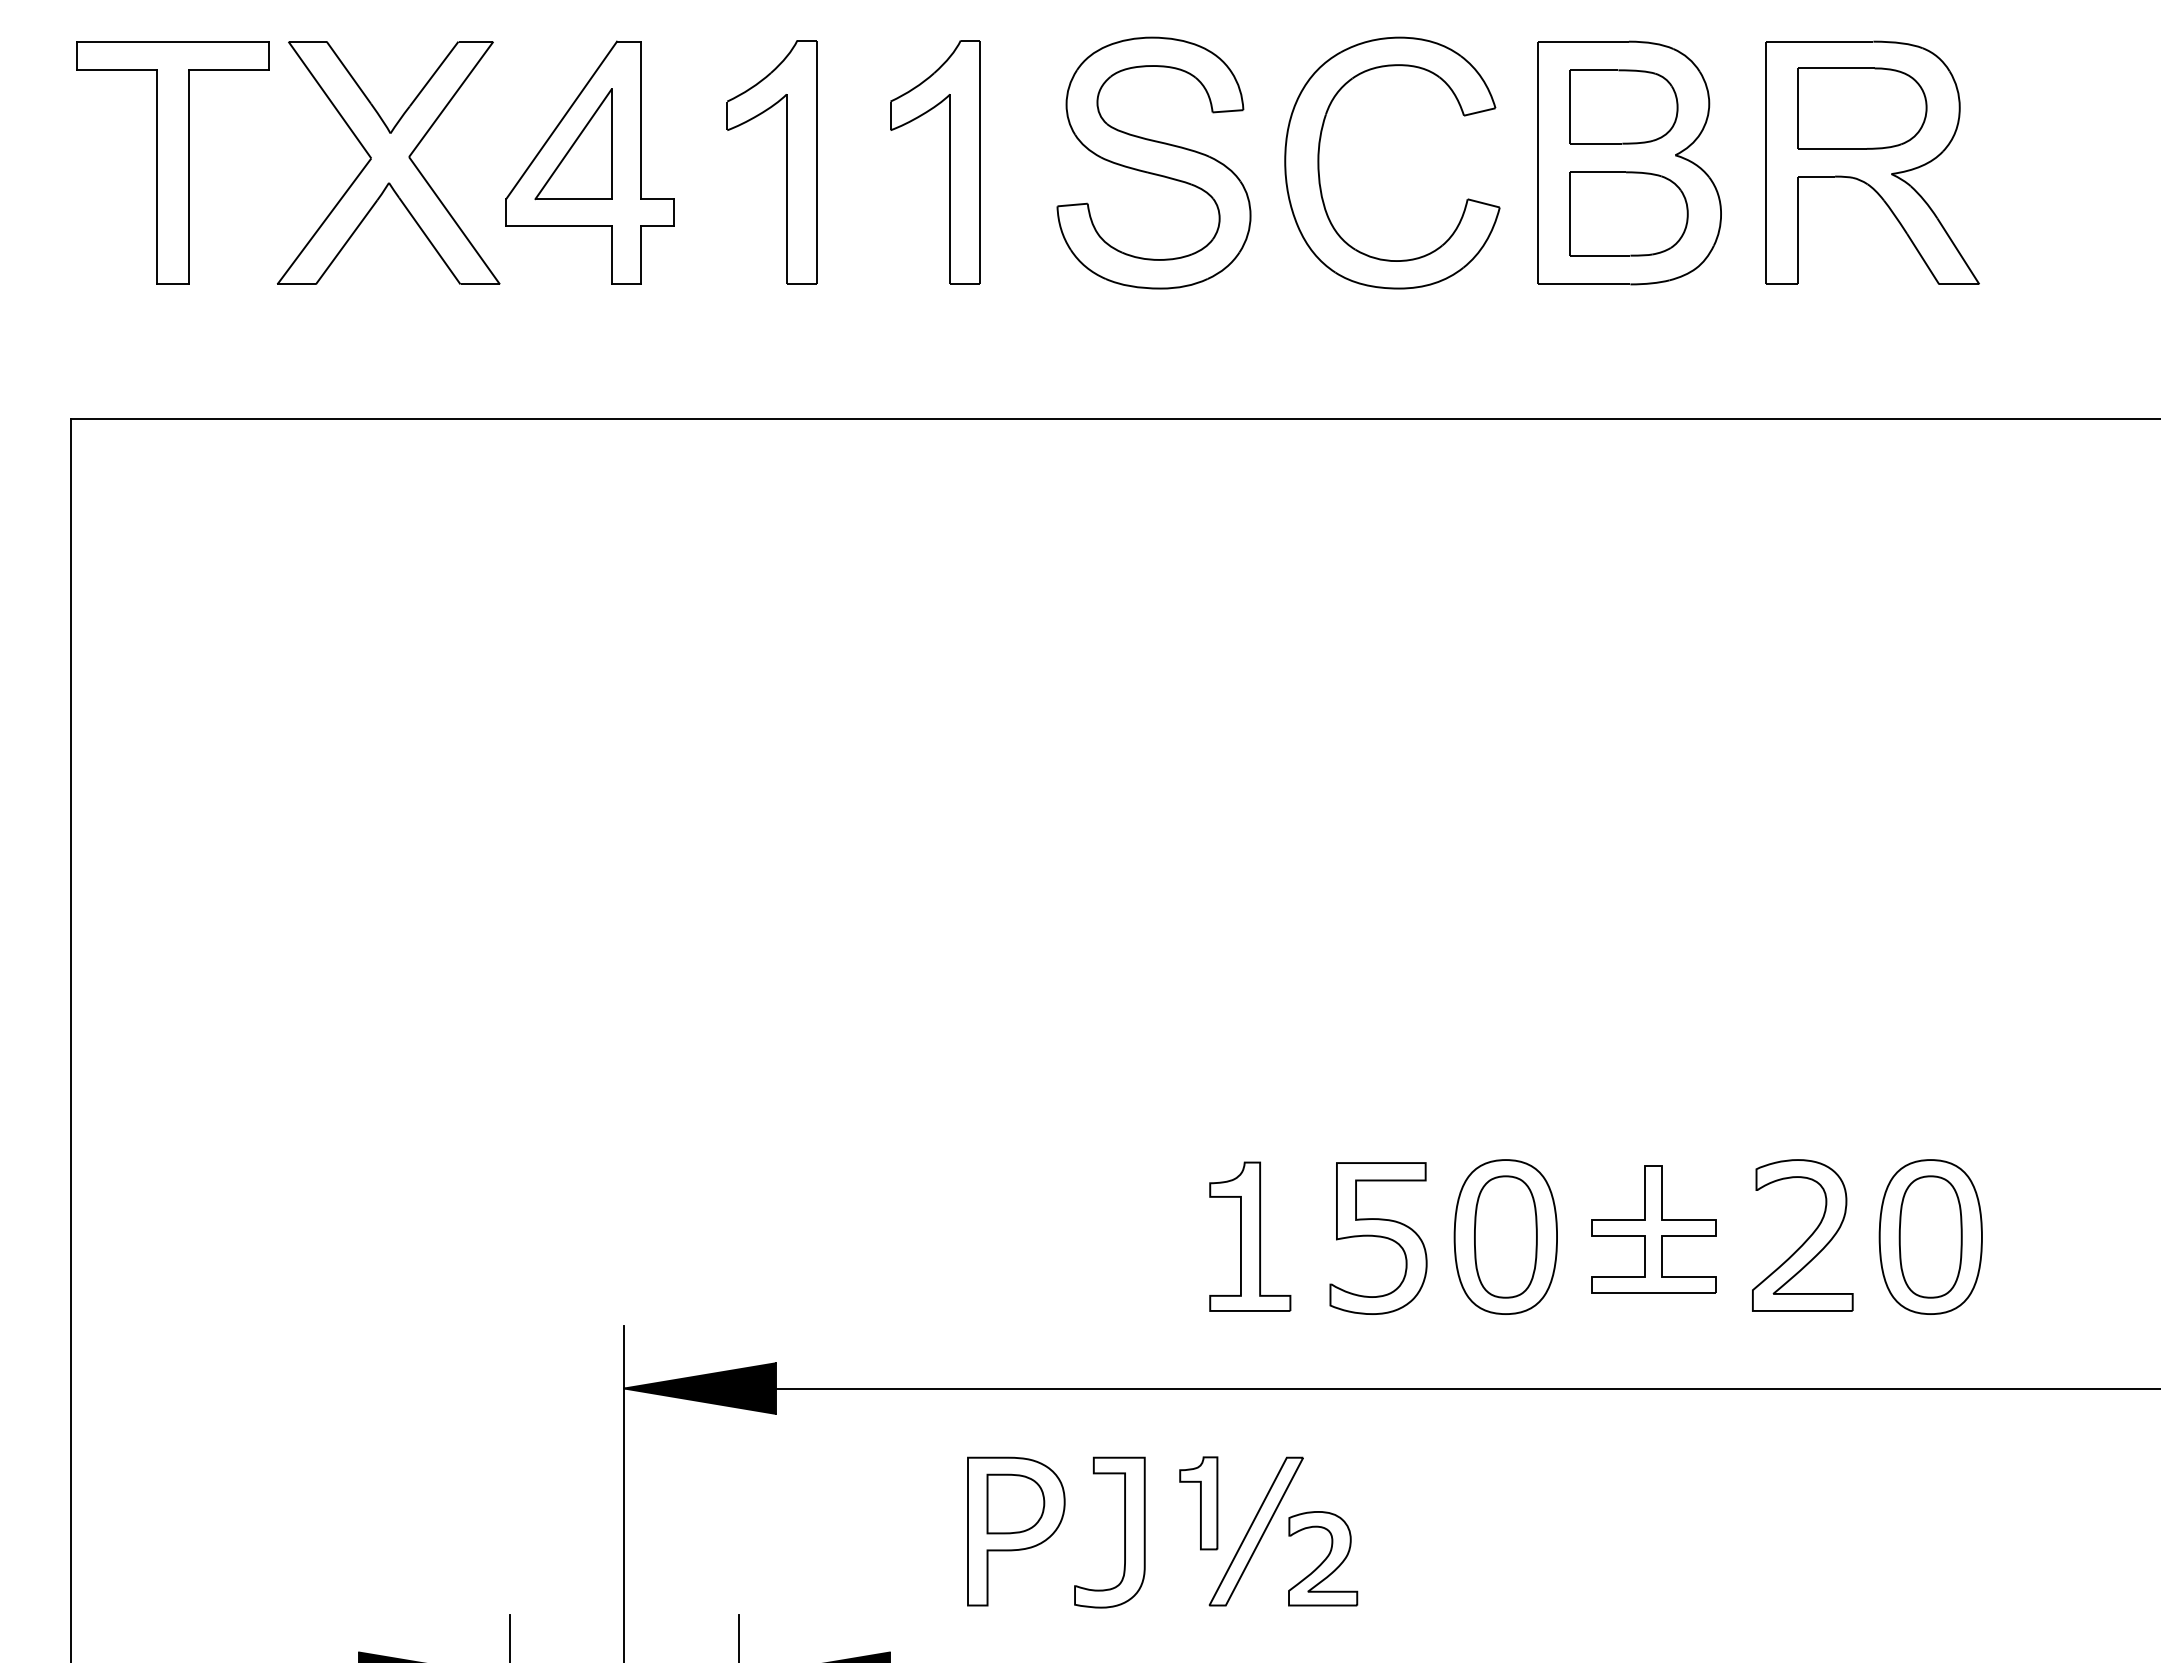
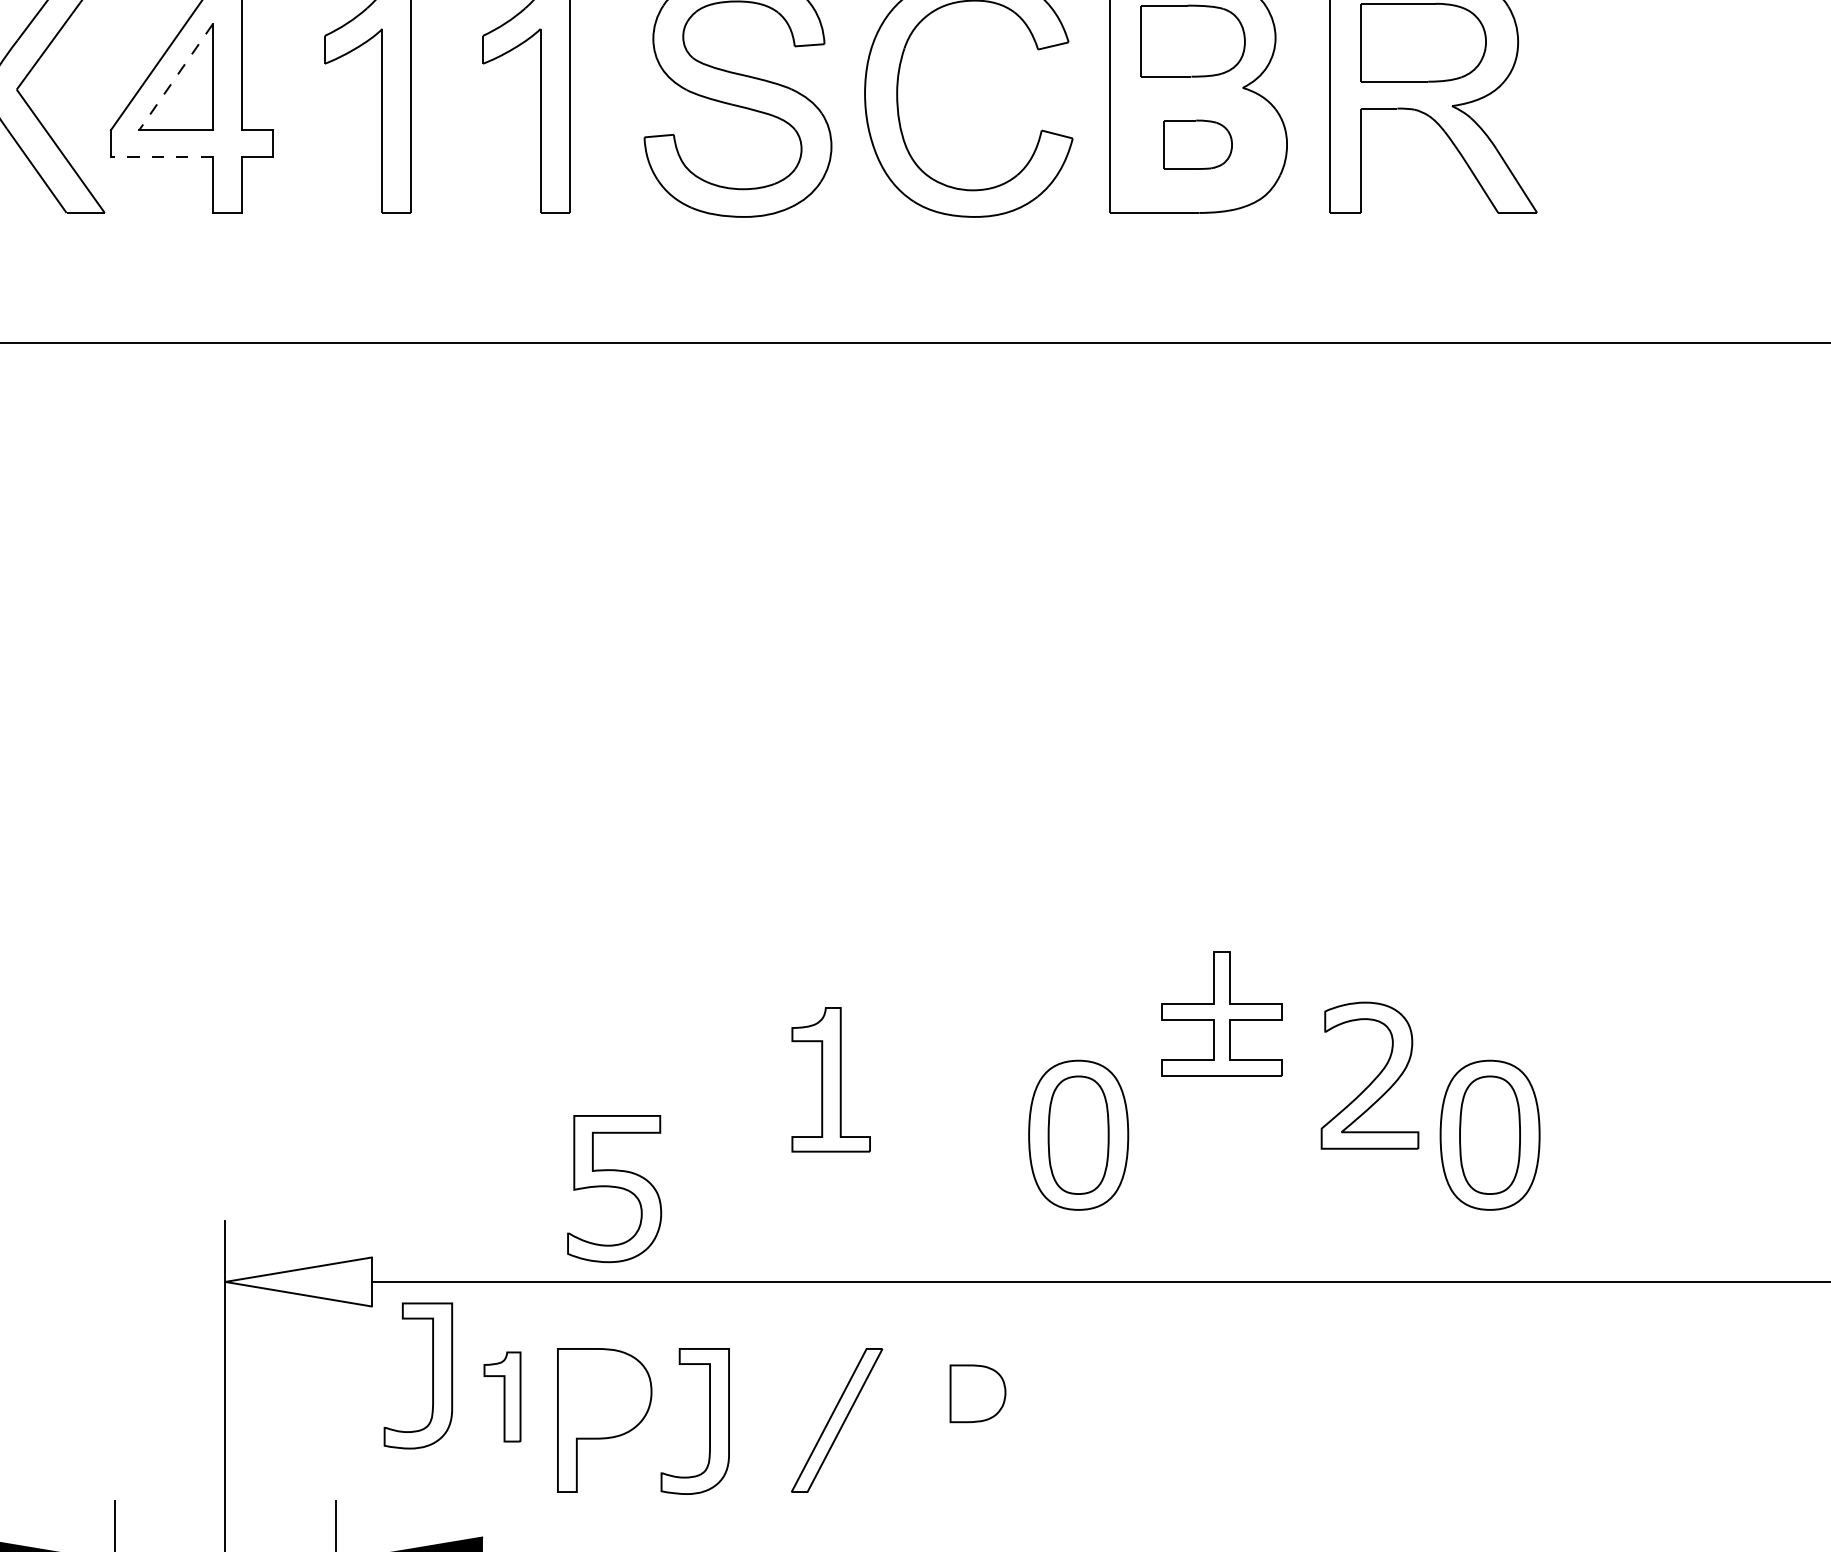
line: (573, 144) -> (175, 77), solid -> dashed
part: (1628, 213) -> (1197, 144), size x0.6
line: (558, 226) -> (161, 156), solid -> dashed
part: (1653, 1229) -> (1221, 1013), moved
part: (1802, 1235) -> (1369, 1075), moved
part: (1250, 1236) -> (831, 1079), moved
part: (1378, 1238) -> (614, 1188), moved
fill: (699, 1388) -> (297, 1281), removed
part: (838, 1485) -> (432, 1375), added
part: (1015, 1503) -> (977, 1393), moved
part: (1198, 1503) -> (502, 1397), moved
part: (1323, 1558) -> (902, 1446), removed

